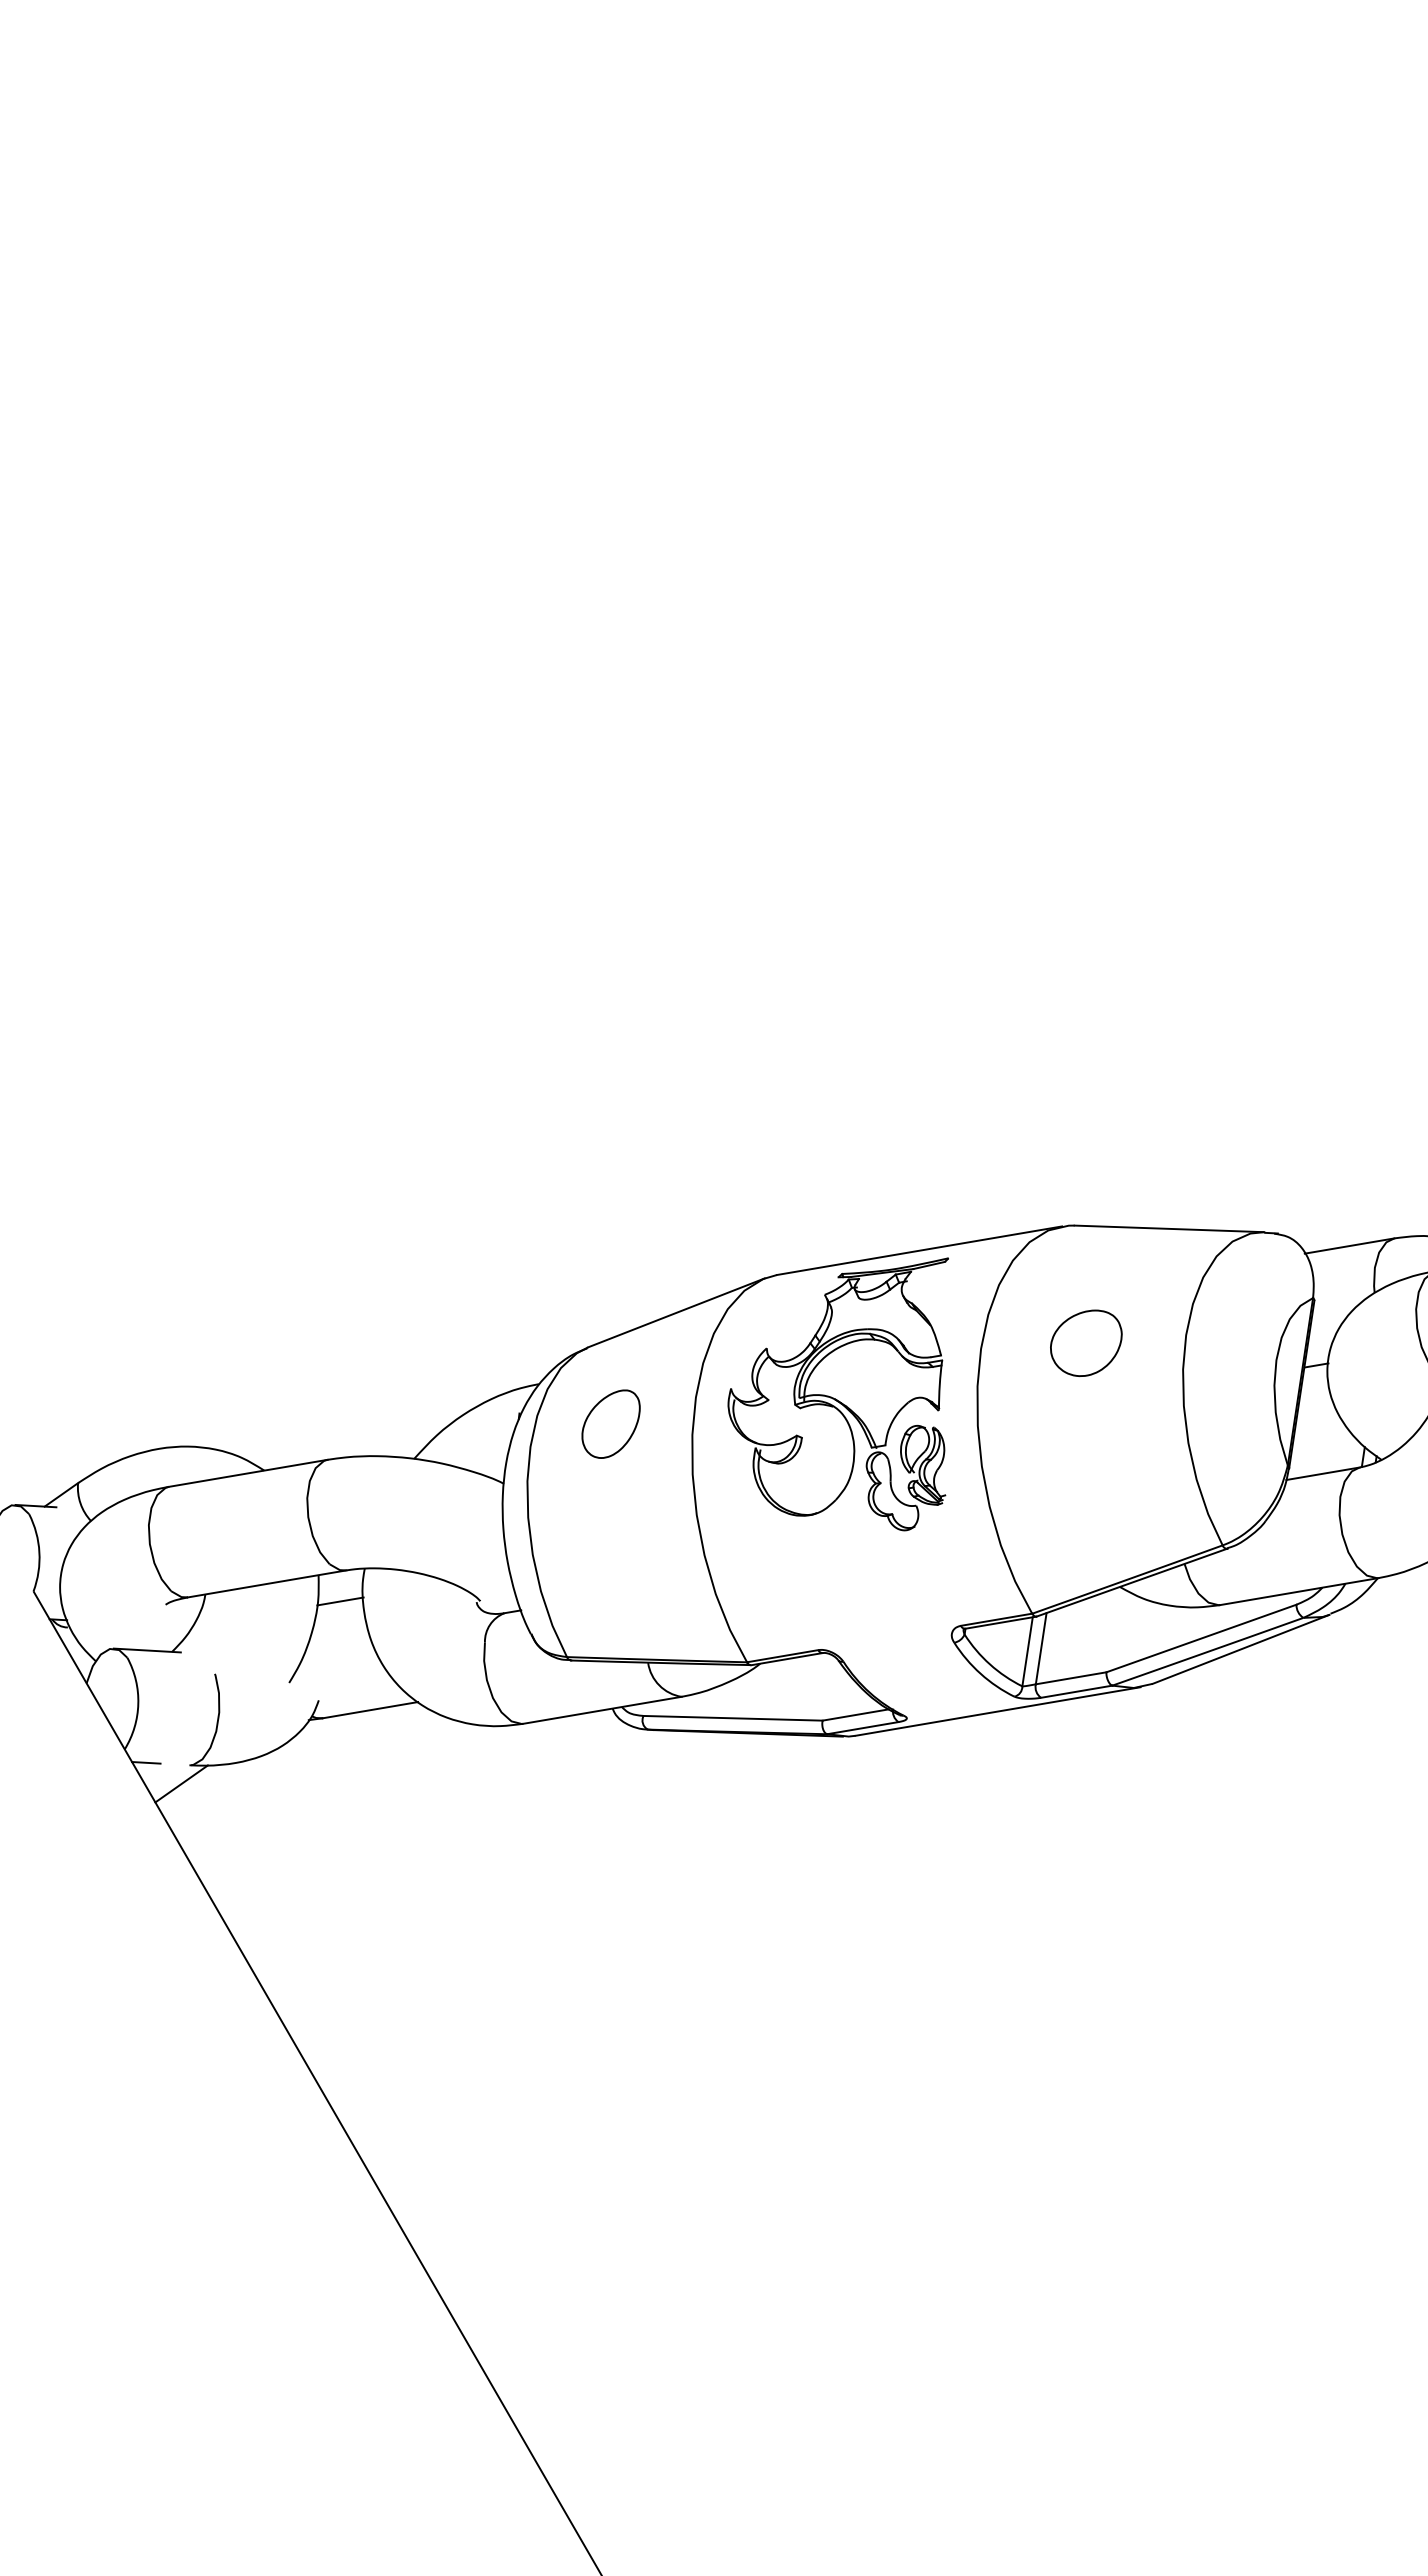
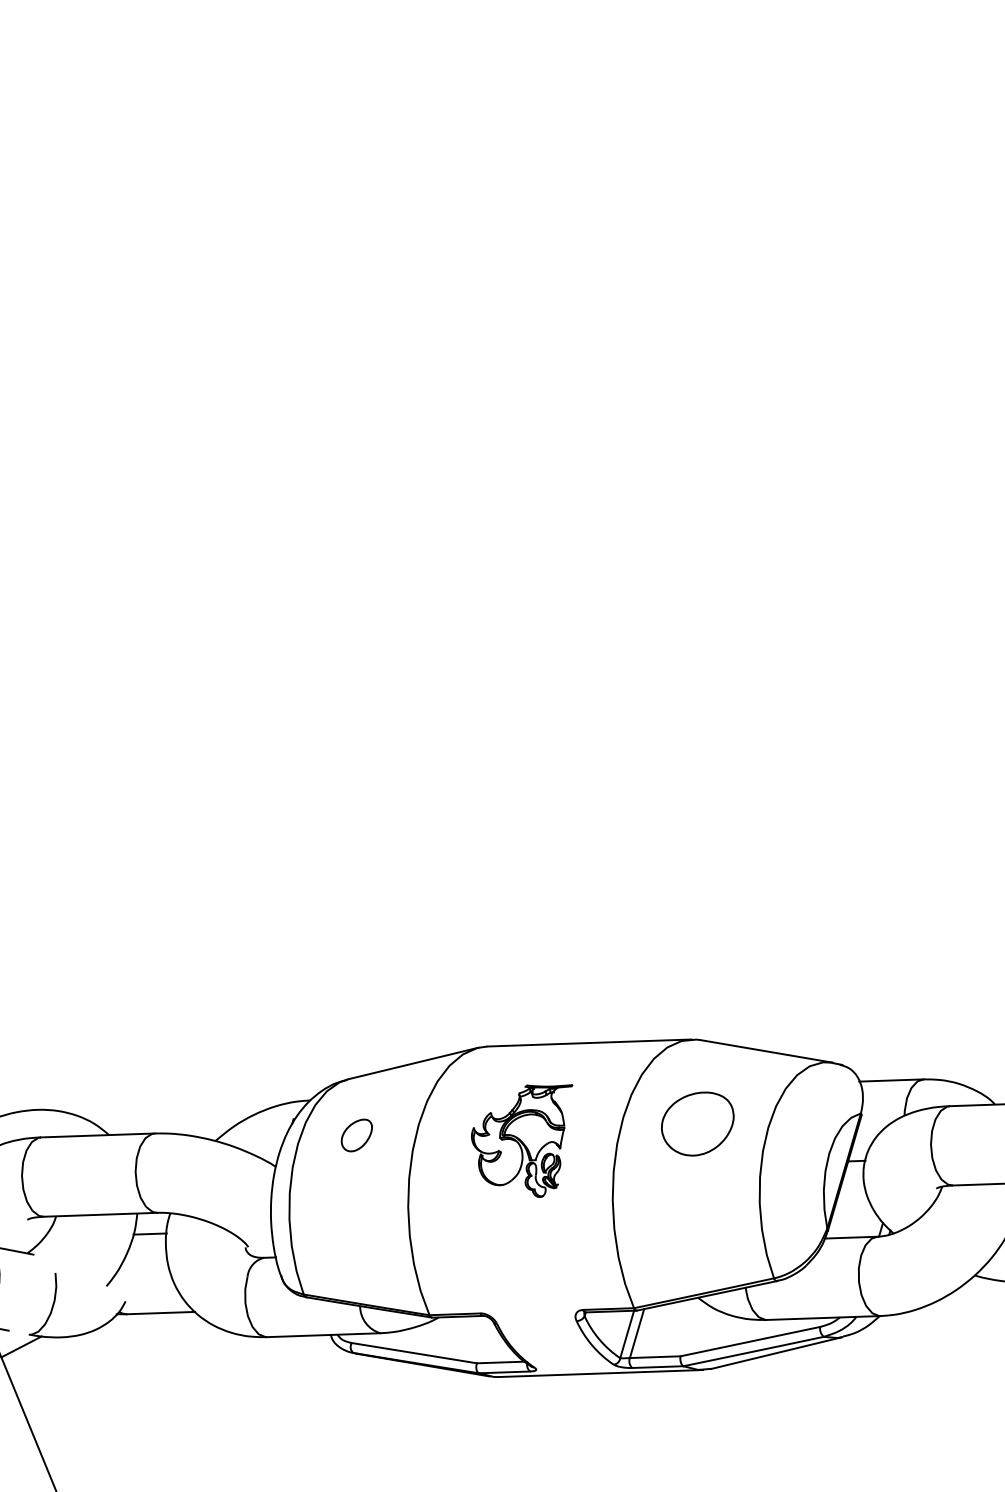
part: (1086, 1342) -> (697, 1123), size x1.4
part: (837, 1394) -> (518, 1136), size x0.6
part: (610, 1423) -> (356, 1134), size x0.7

